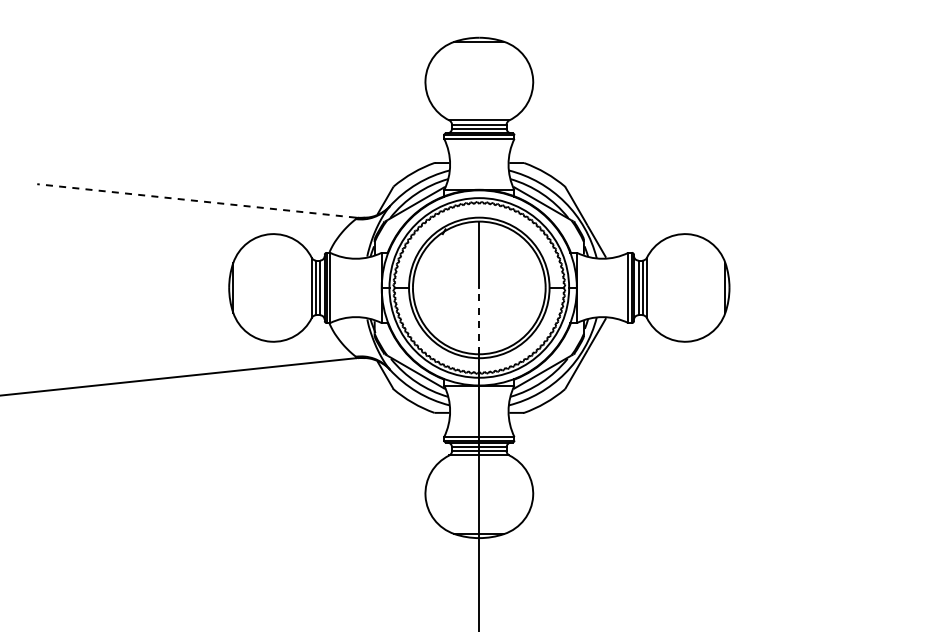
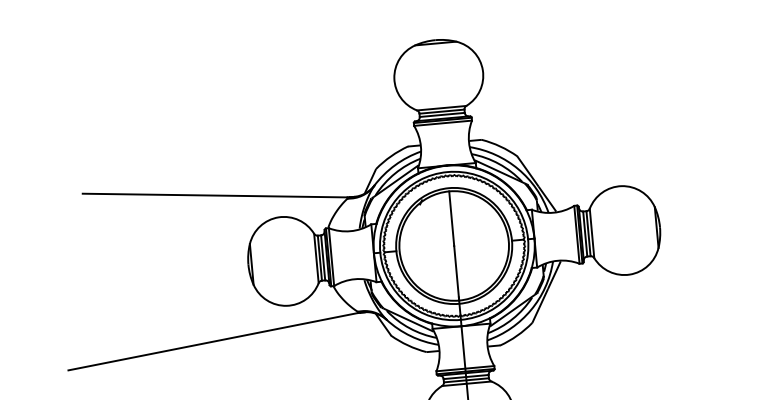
line: (196, 200) -> (214, 195), dashed -> solid
line: (479, 320) -> (456, 272), dashed -> solid

